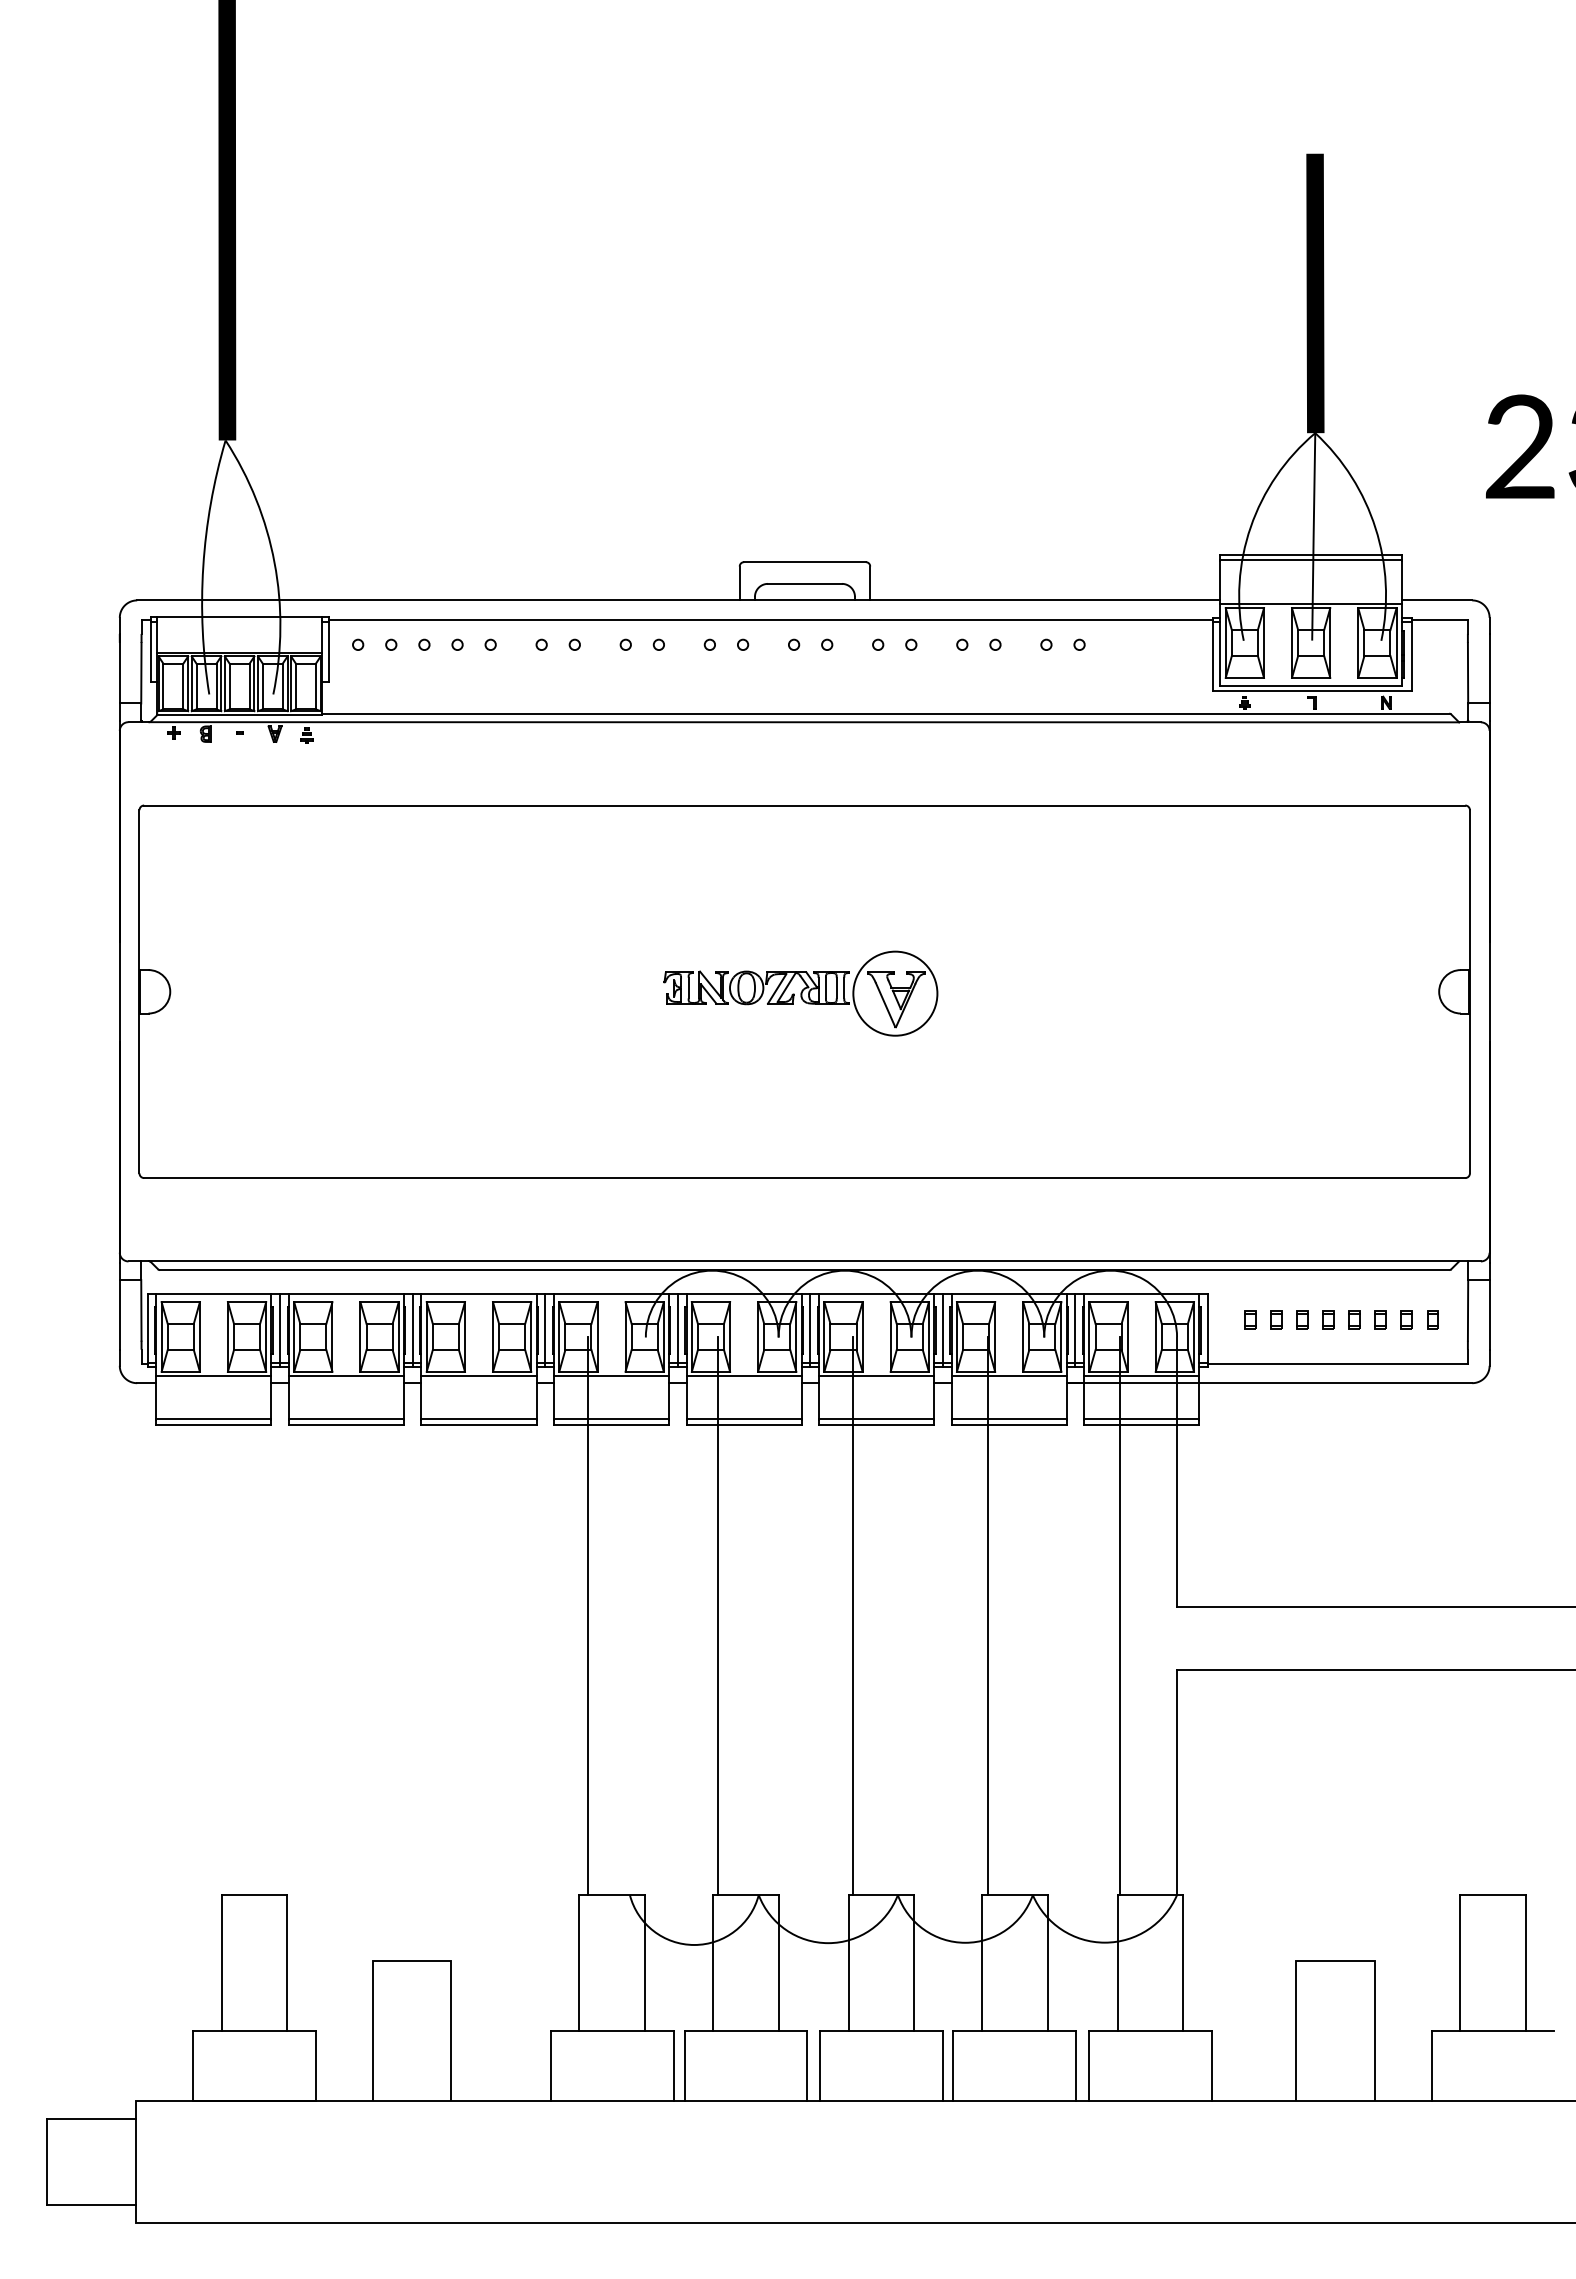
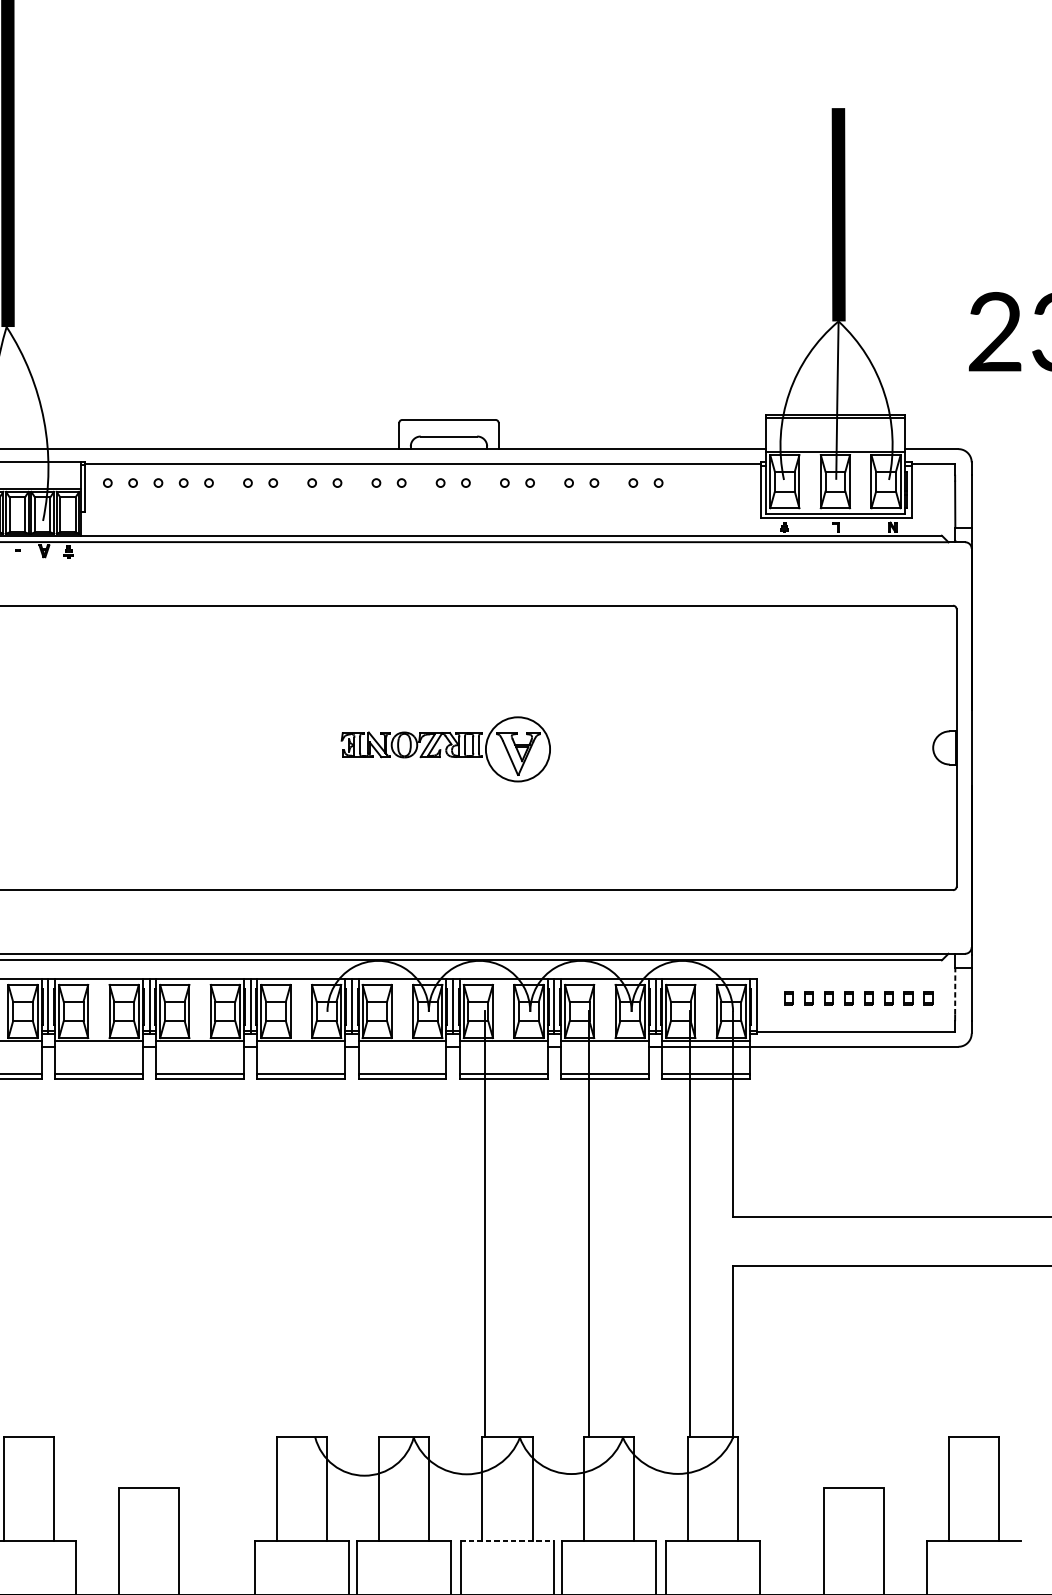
line: (1468, 1309) -> (955, 990), solid -> dashed
line: (588, 1615) -> (283, 1224), removed
line: (718, 1615) -> (382, 1224), removed
line: (882, 2030) -> (508, 1541), solid -> dashed

